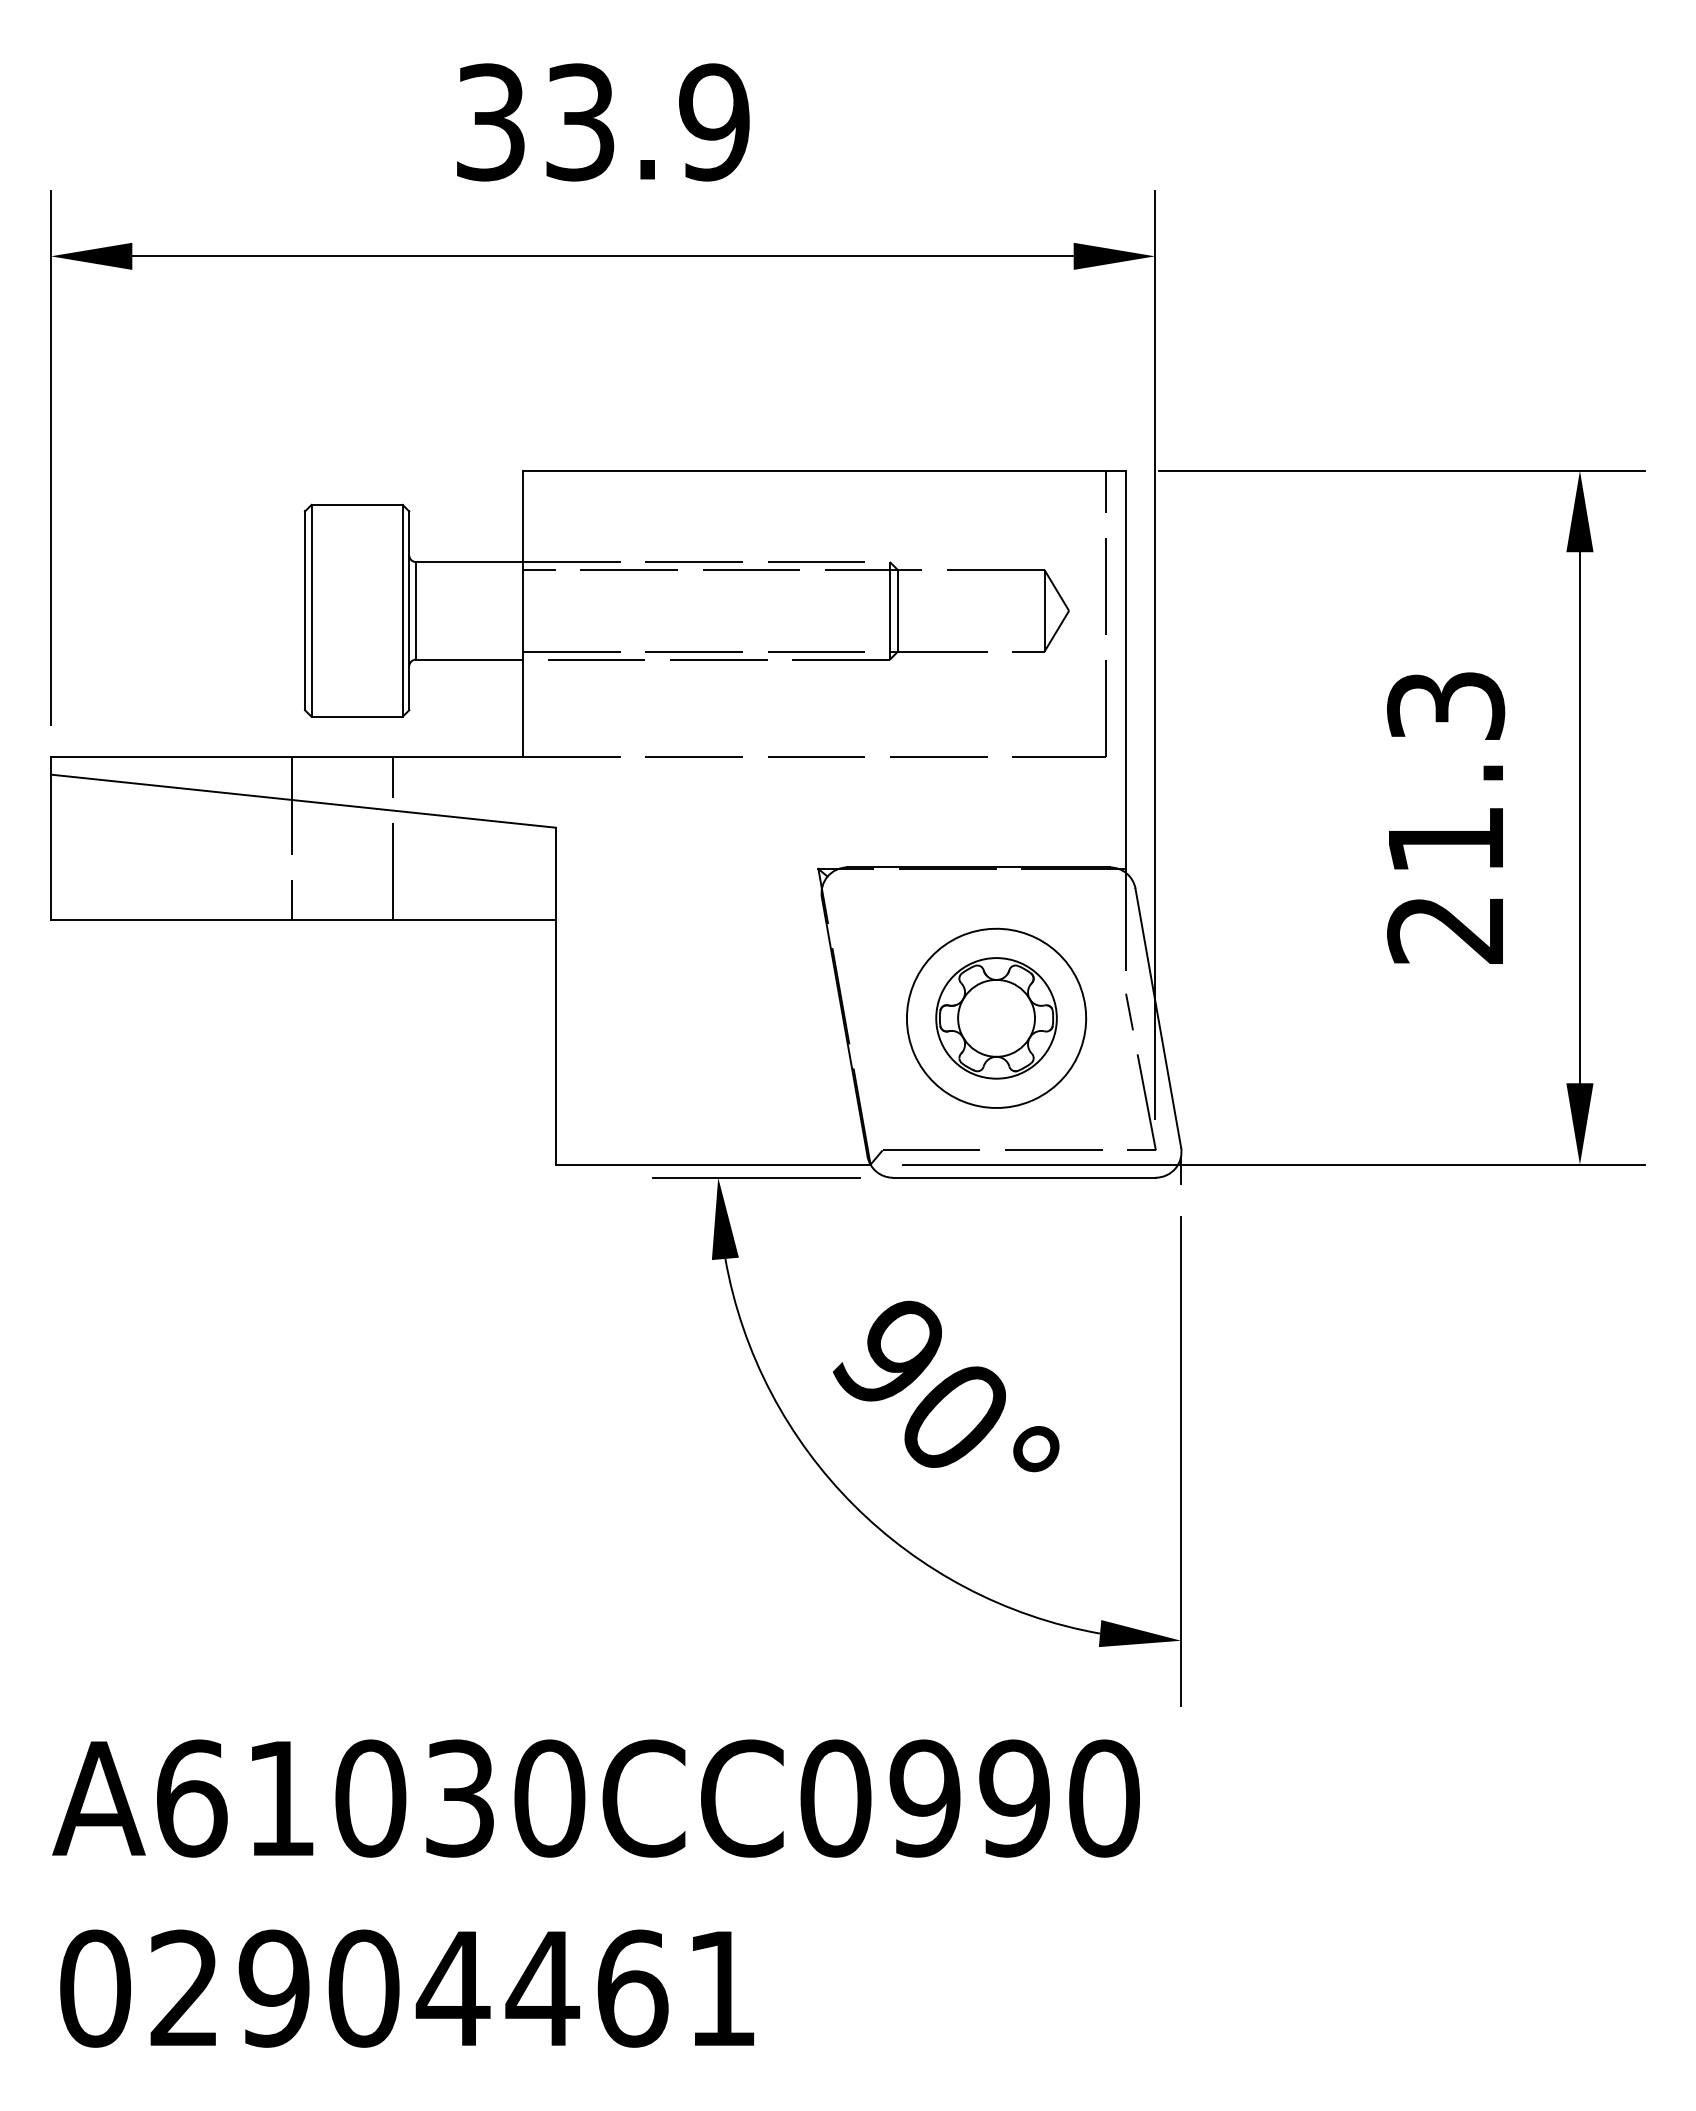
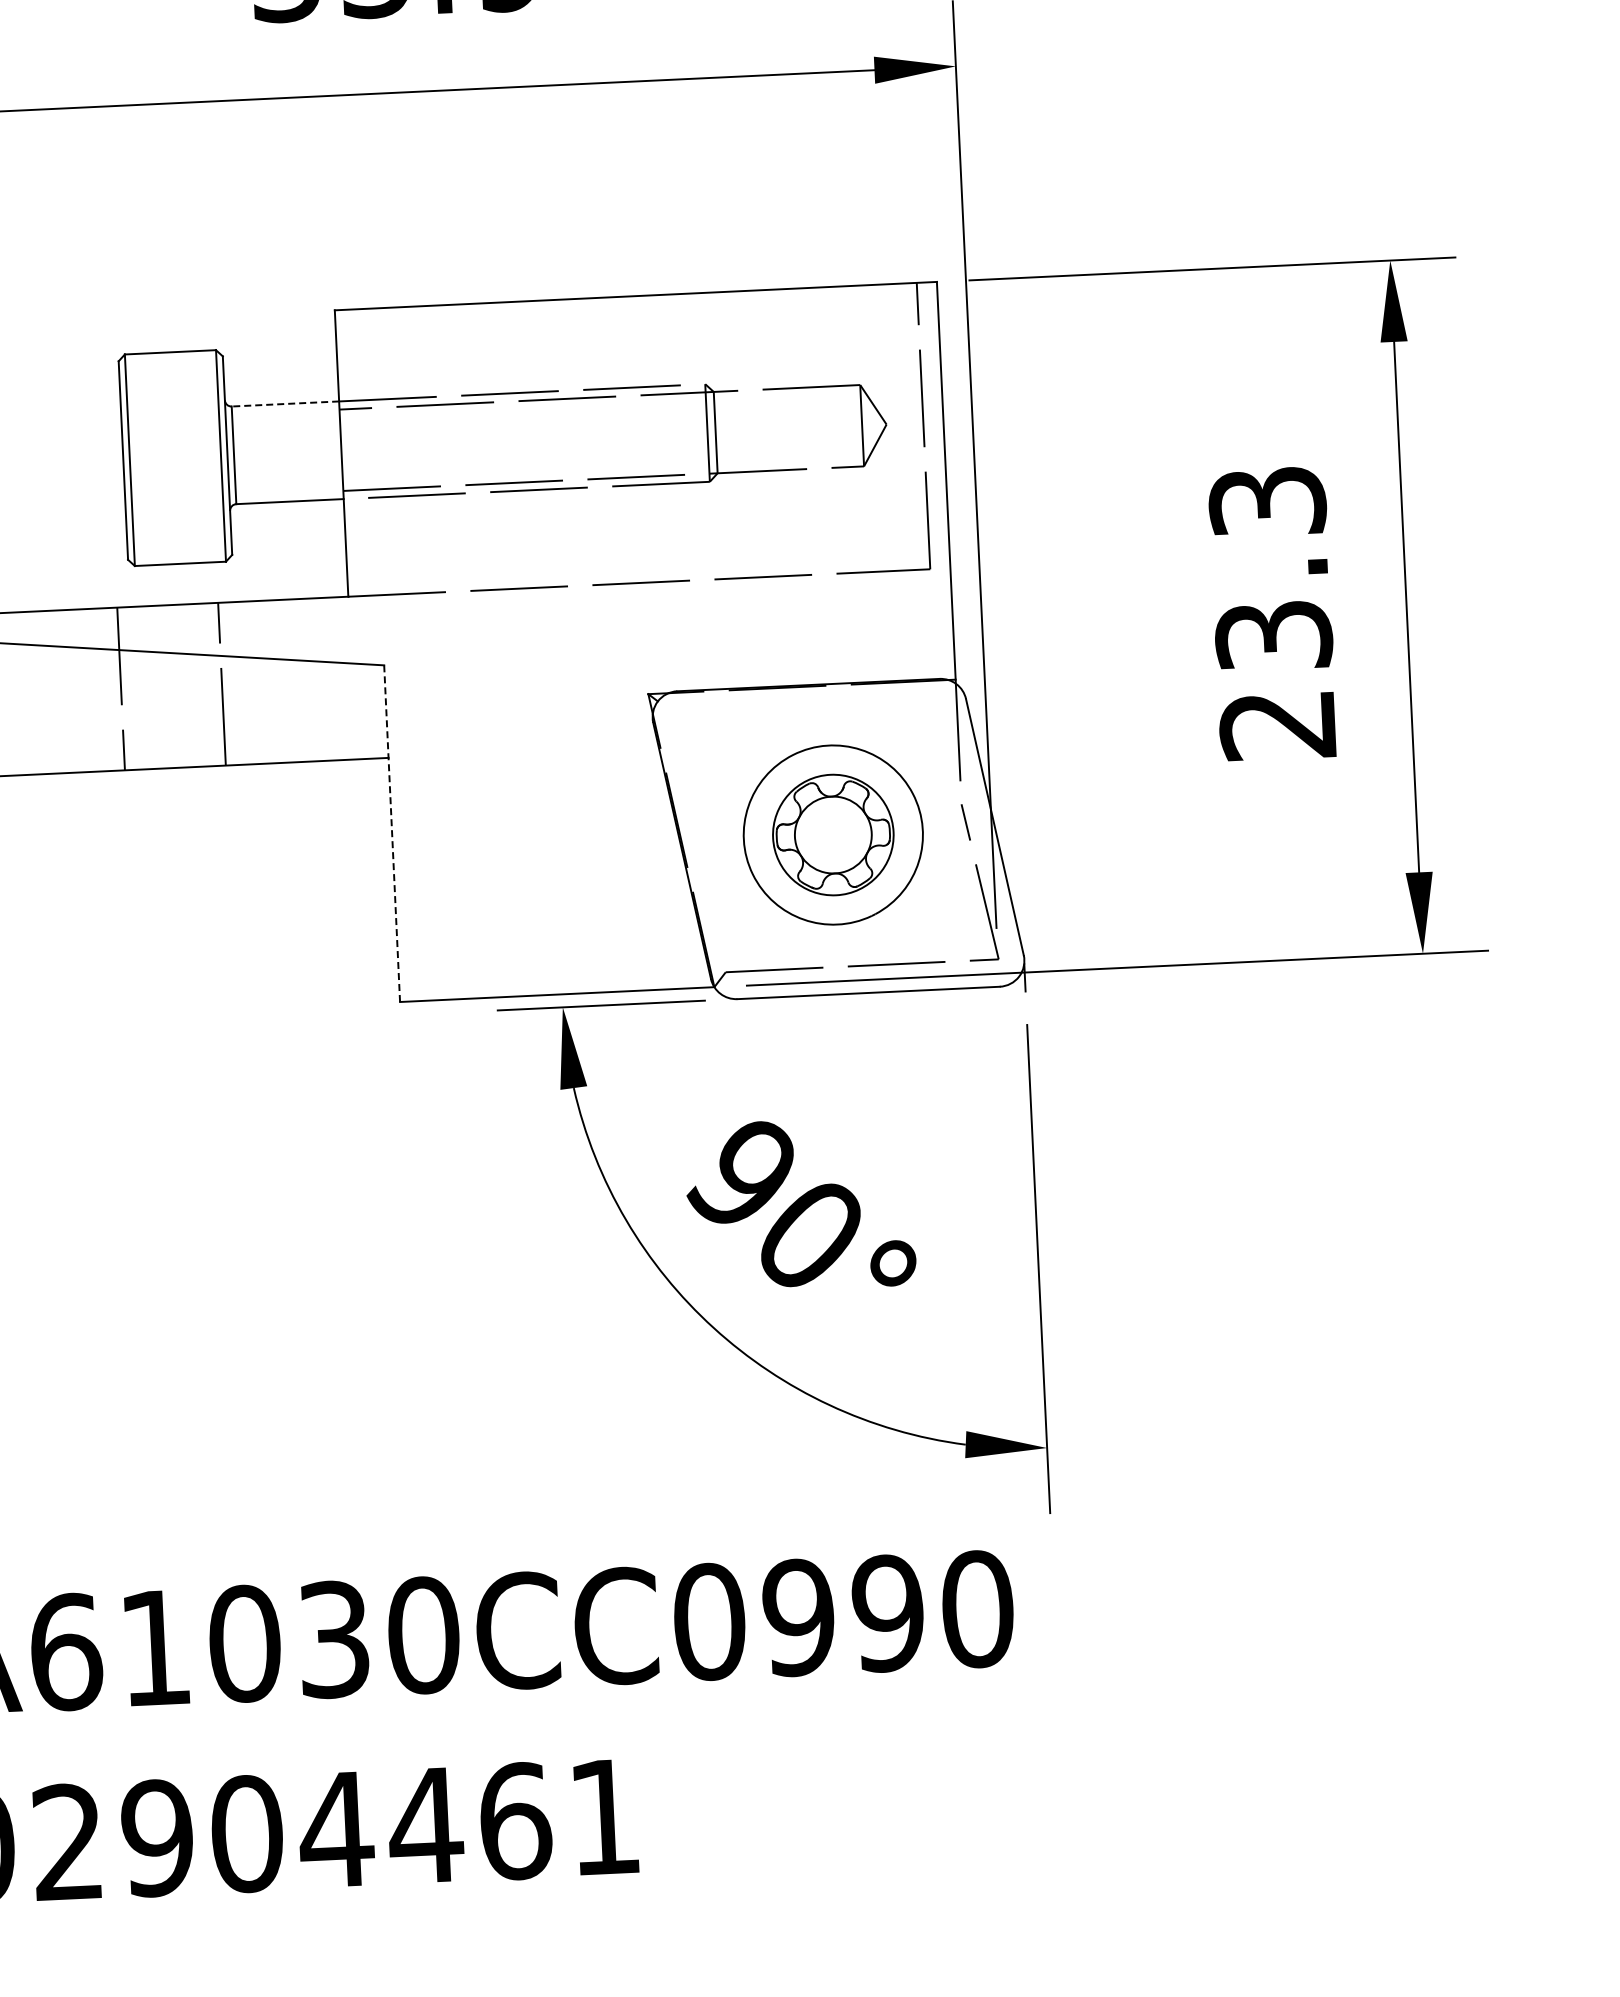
line: (469, 561) -> (285, 403), solid -> dashed
text: (1446, 840) -> (1274, 636), 21.3 -> 23.3
line: (555, 996) -> (391, 833), solid -> dashed

